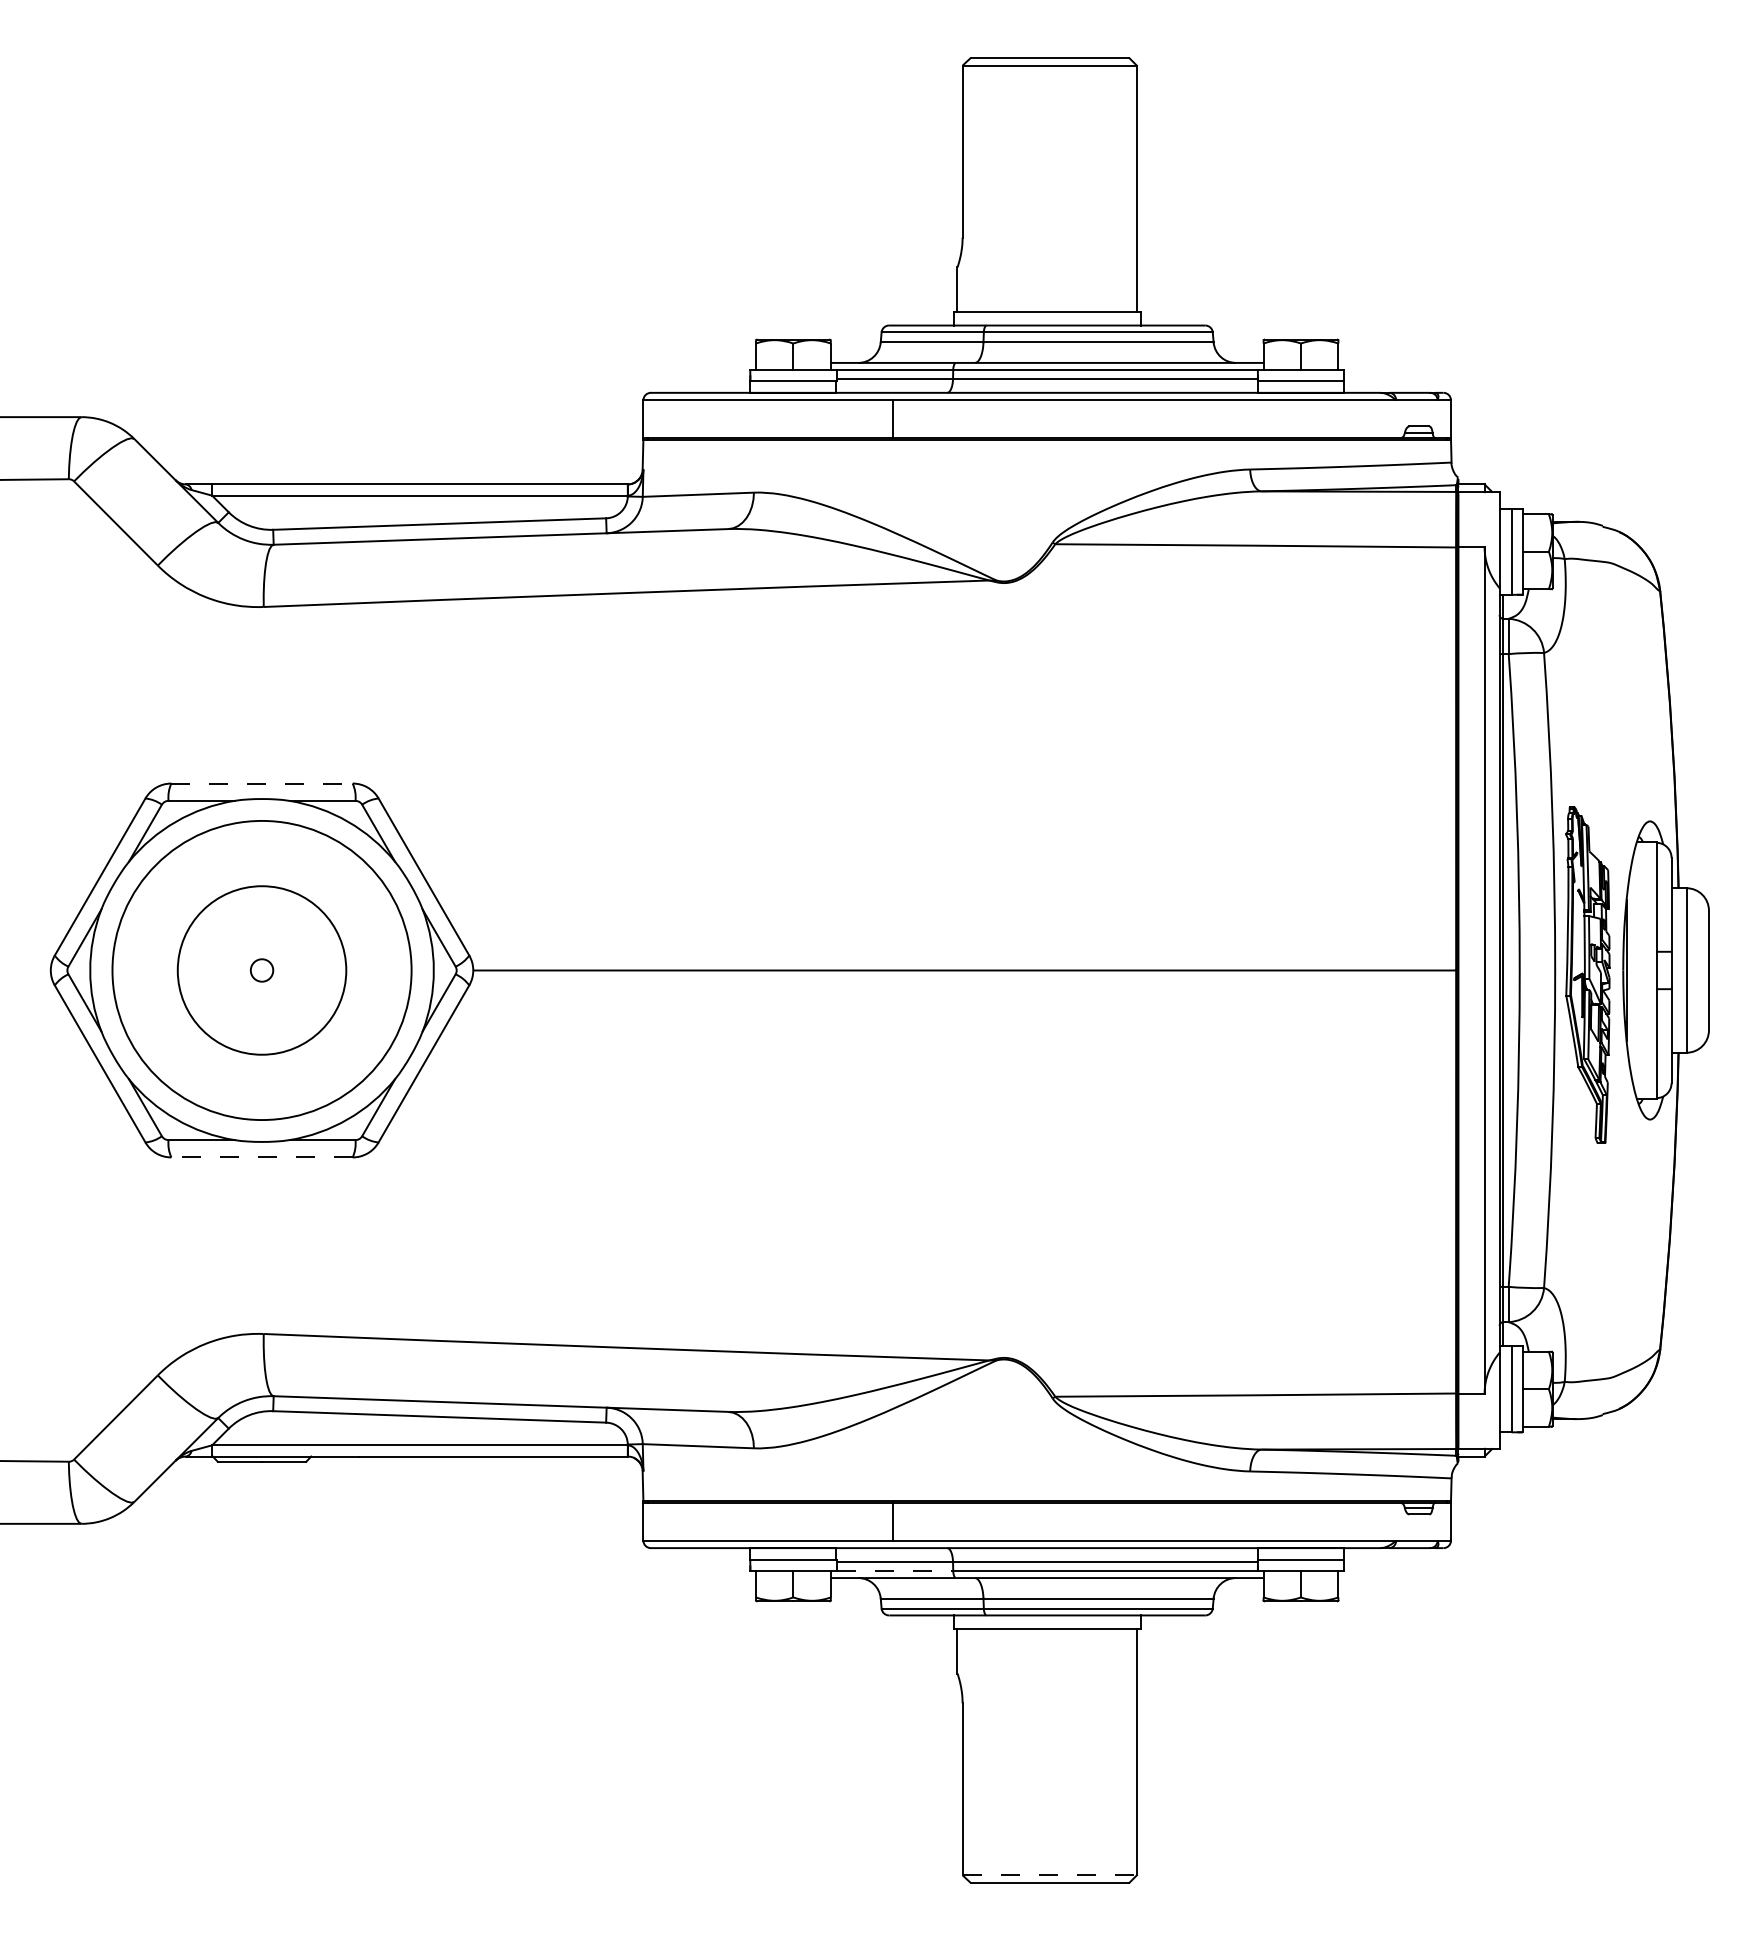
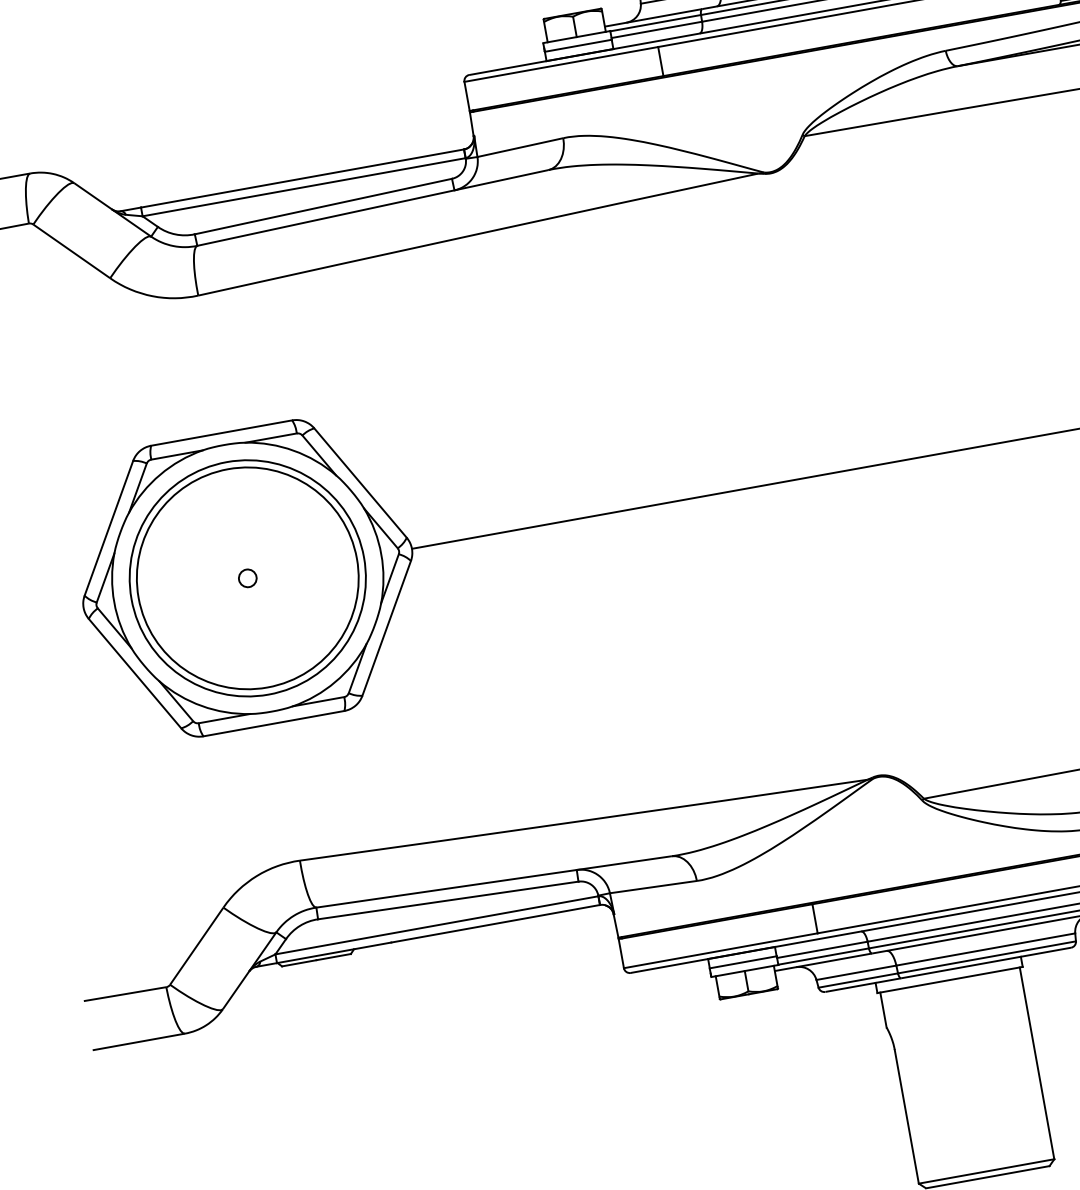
line: (262, 783) -> (222, 432), dashed -> solid
circle: (261, 970) -> (247, 578), size x1.67
line: (262, 1157) -> (274, 723), dashed -> solid
line: (895, 1570) -> (824, 956), dashed -> solid
line: (1050, 1875) -> (987, 1171), dashed -> solid

